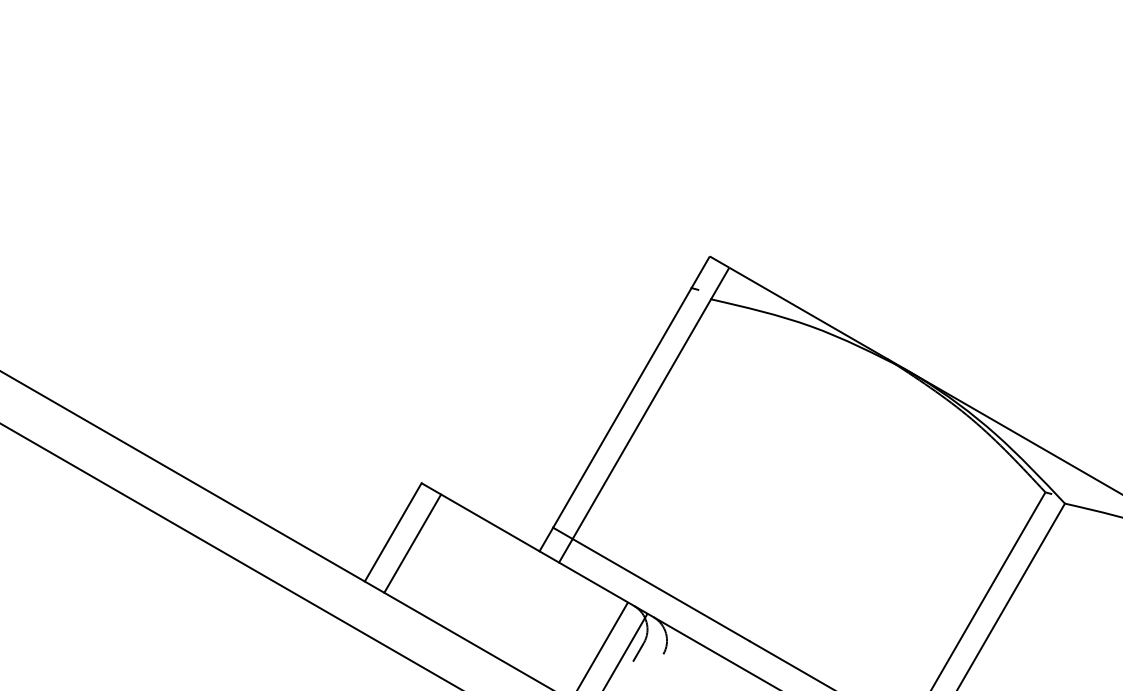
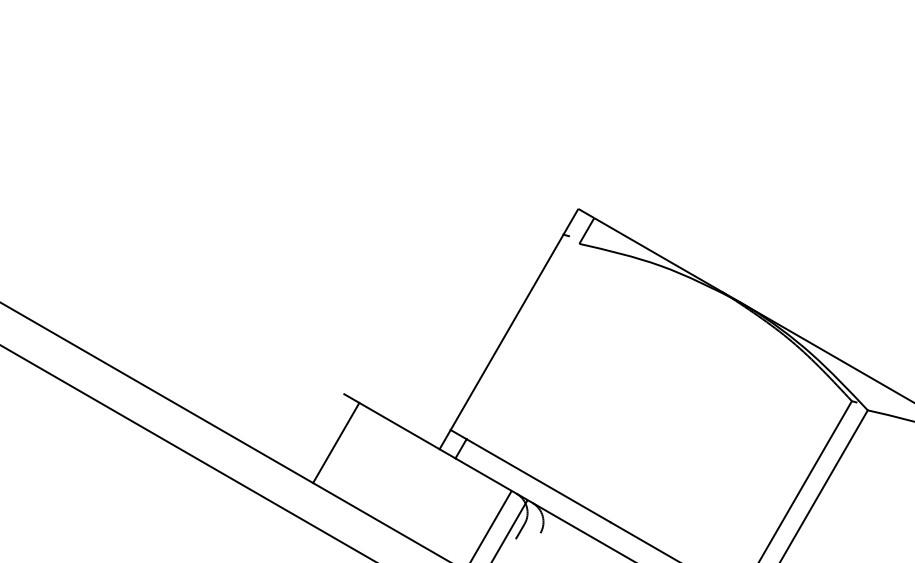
line: (641, 419) -> (522, 341), removed
line: (392, 532) -> (319, 433), removed

